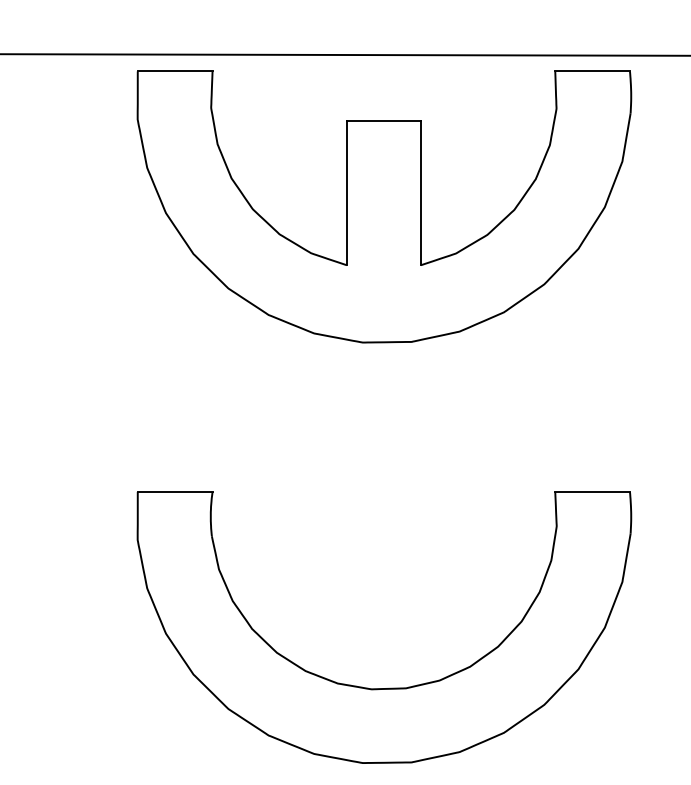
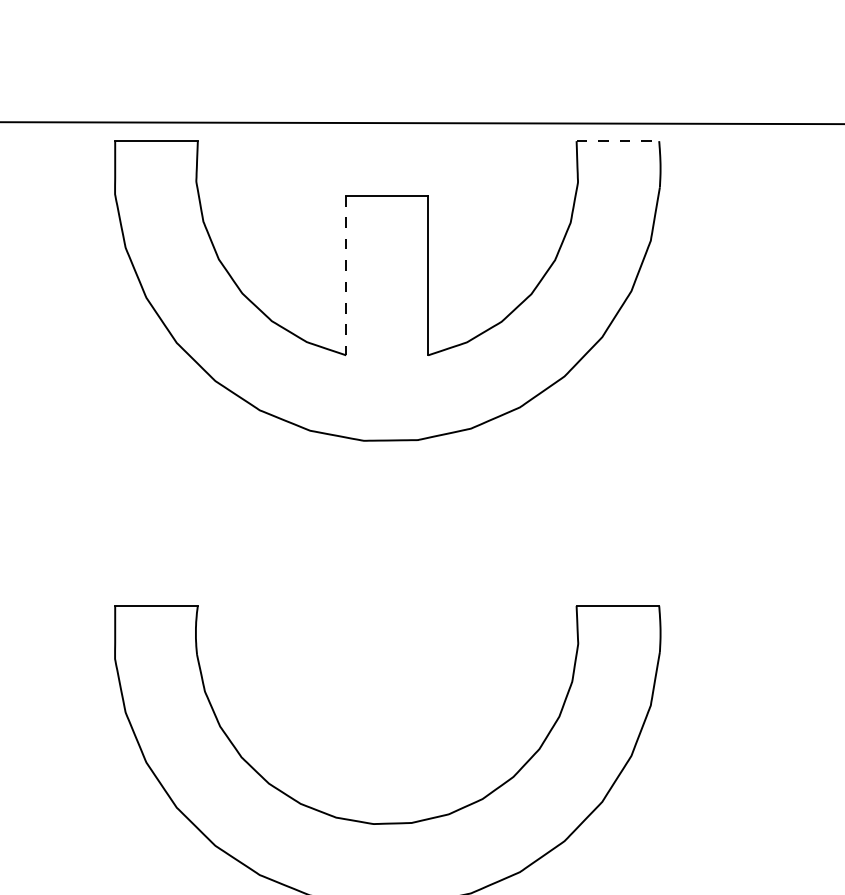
line: (593, 71) -> (618, 141), solid -> dashed
line: (347, 192) -> (346, 275), solid -> dashed

